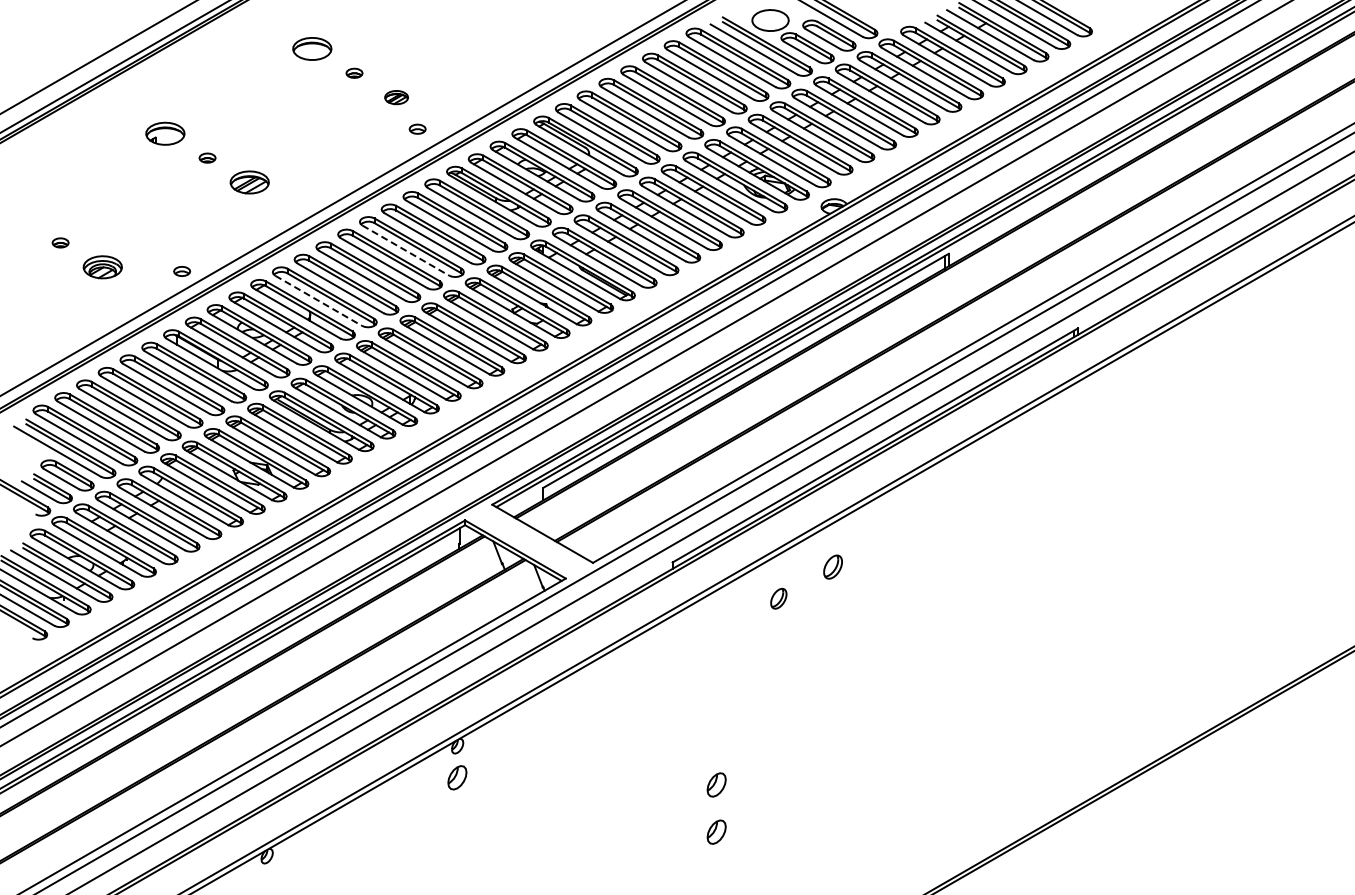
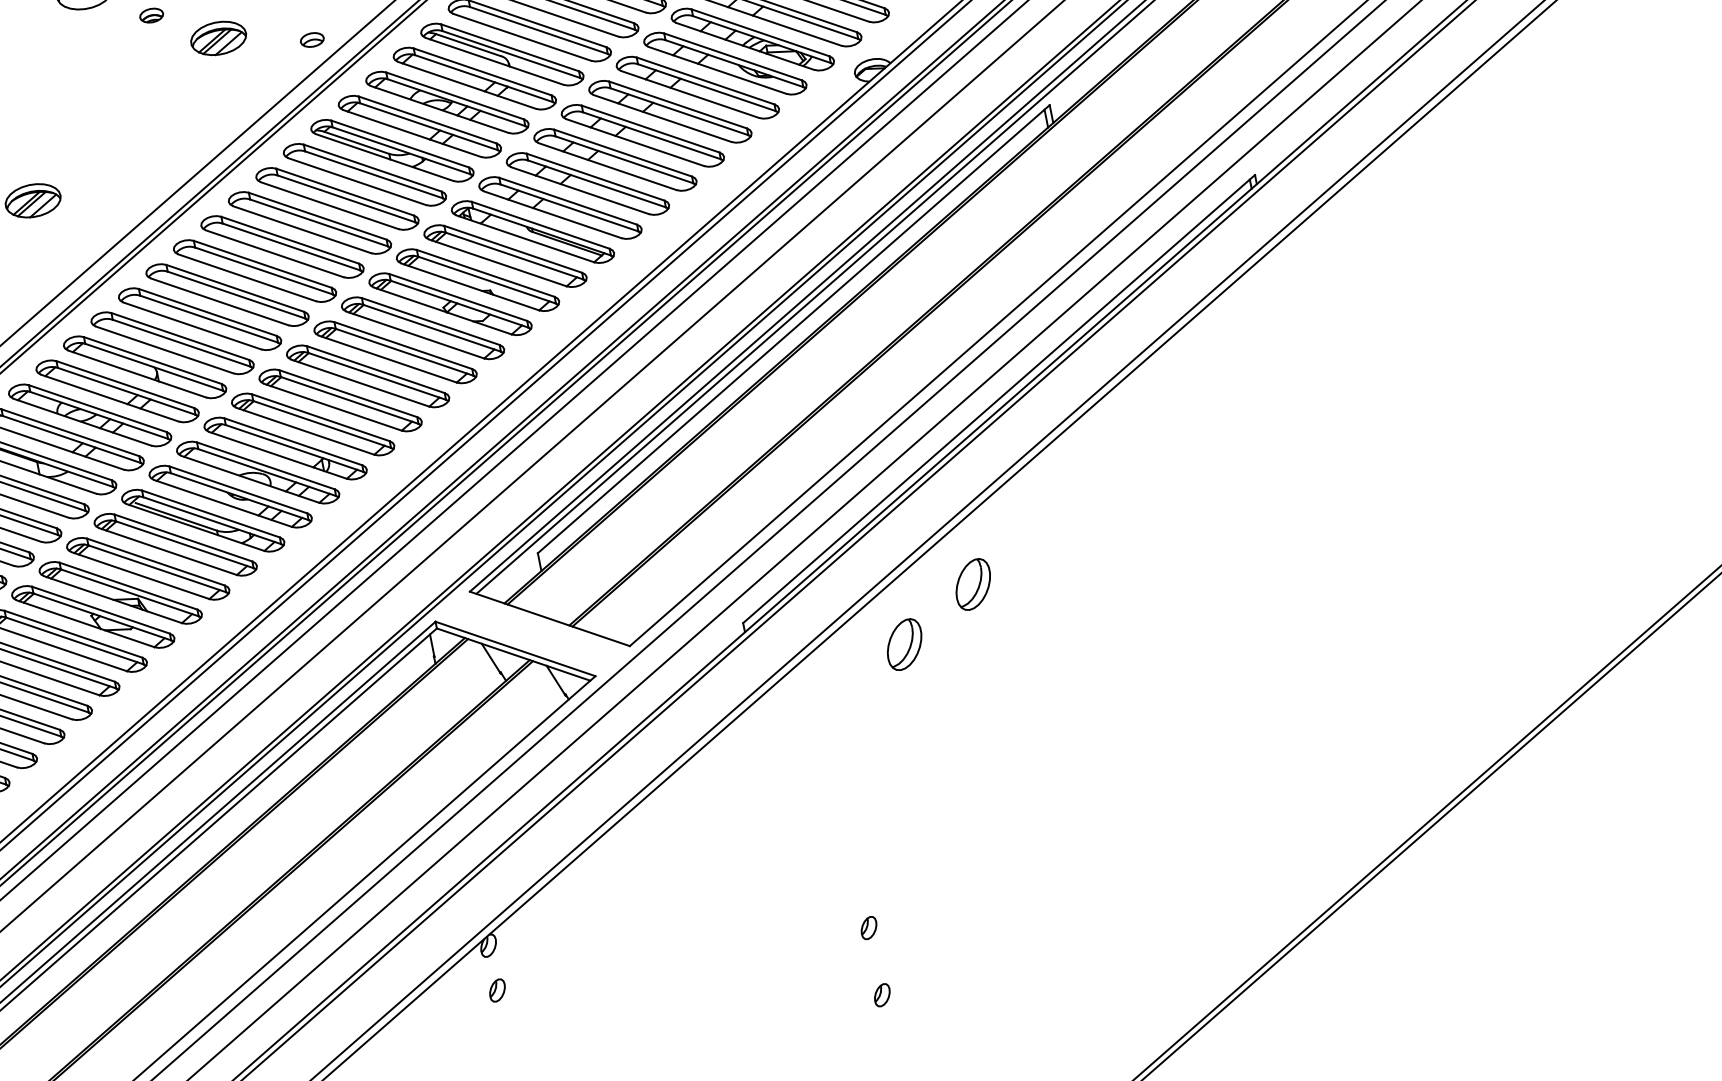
part: (396, 97) -> (218, 38), size x1.67
part: (417, 128) -> (311, 38), moved
line: (406, 250) -> (275, 253), dashed -> solid
line: (319, 301) -> (166, 350), dashed -> solid
part: (832, 566) -> (972, 583), size x1.43
part: (778, 598) -> (904, 644), size x1.67
part: (457, 777) -> (497, 990), size x0.62
part: (716, 785) -> (868, 928), size x0.62
part: (716, 832) -> (881, 995), size x0.62

